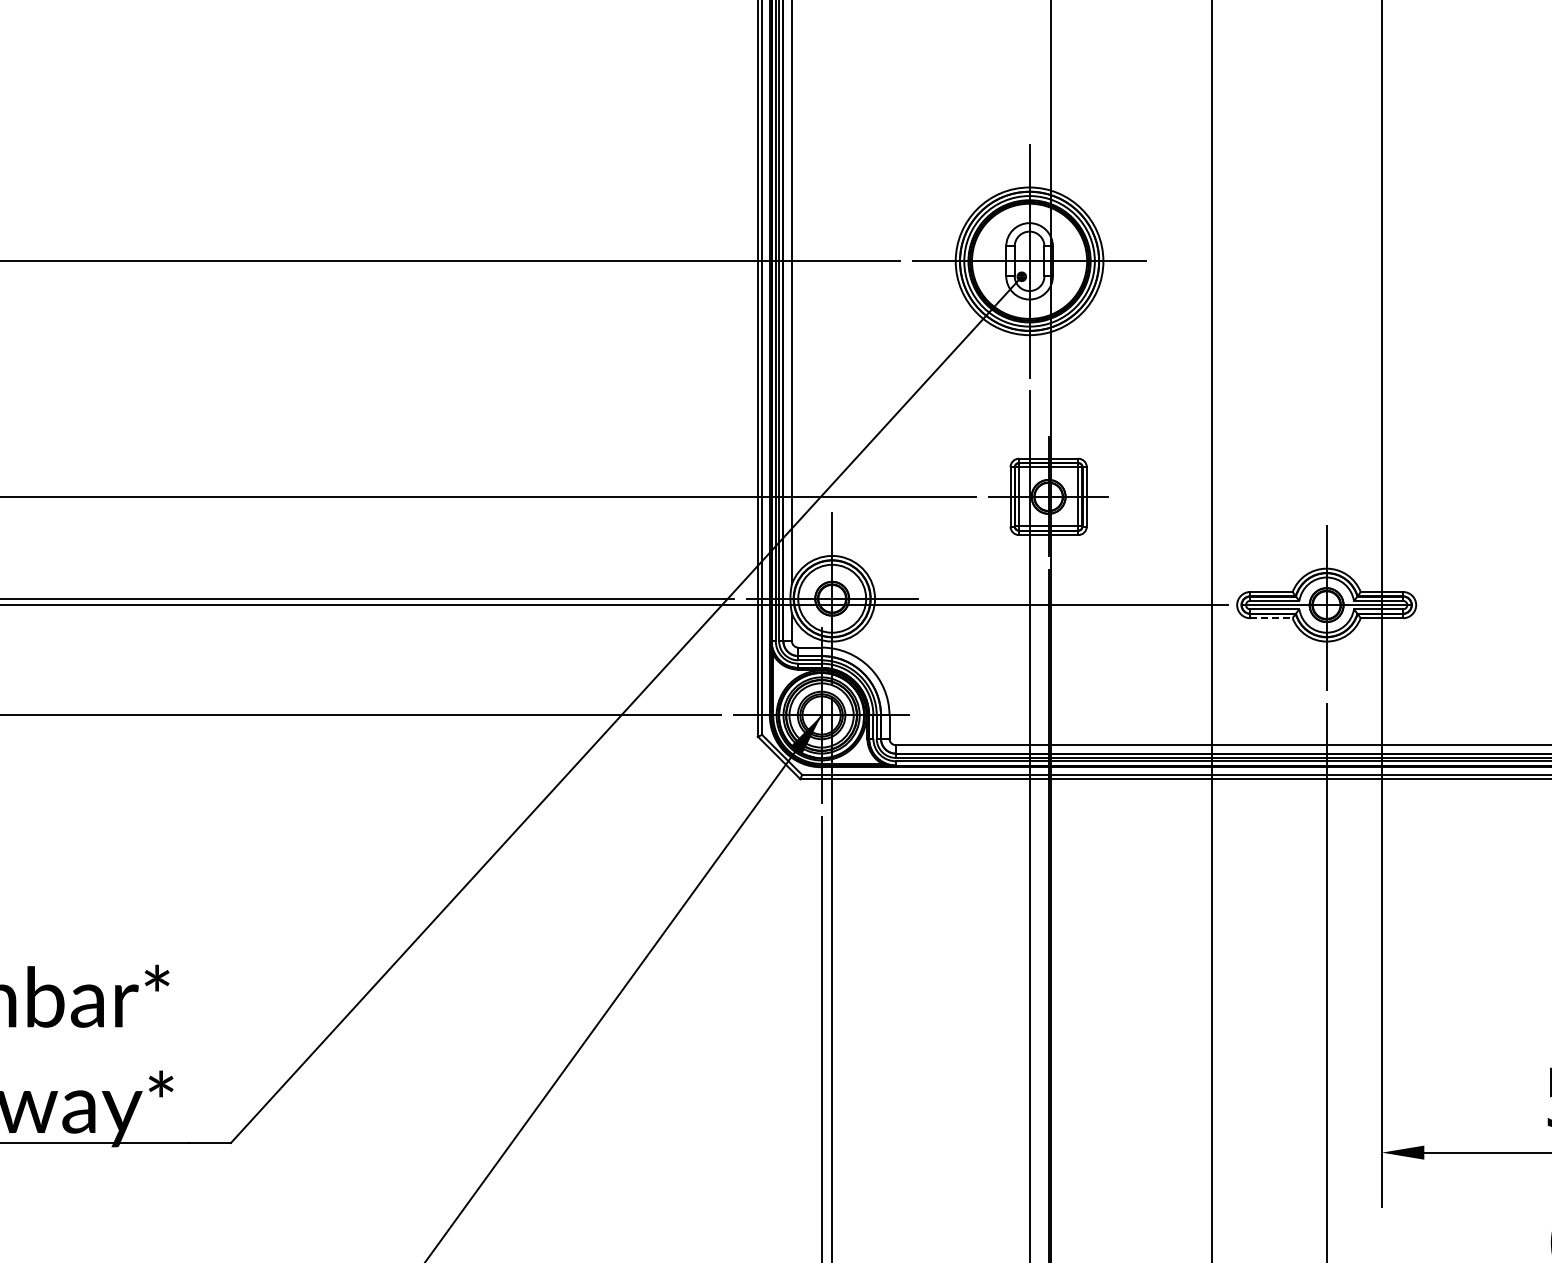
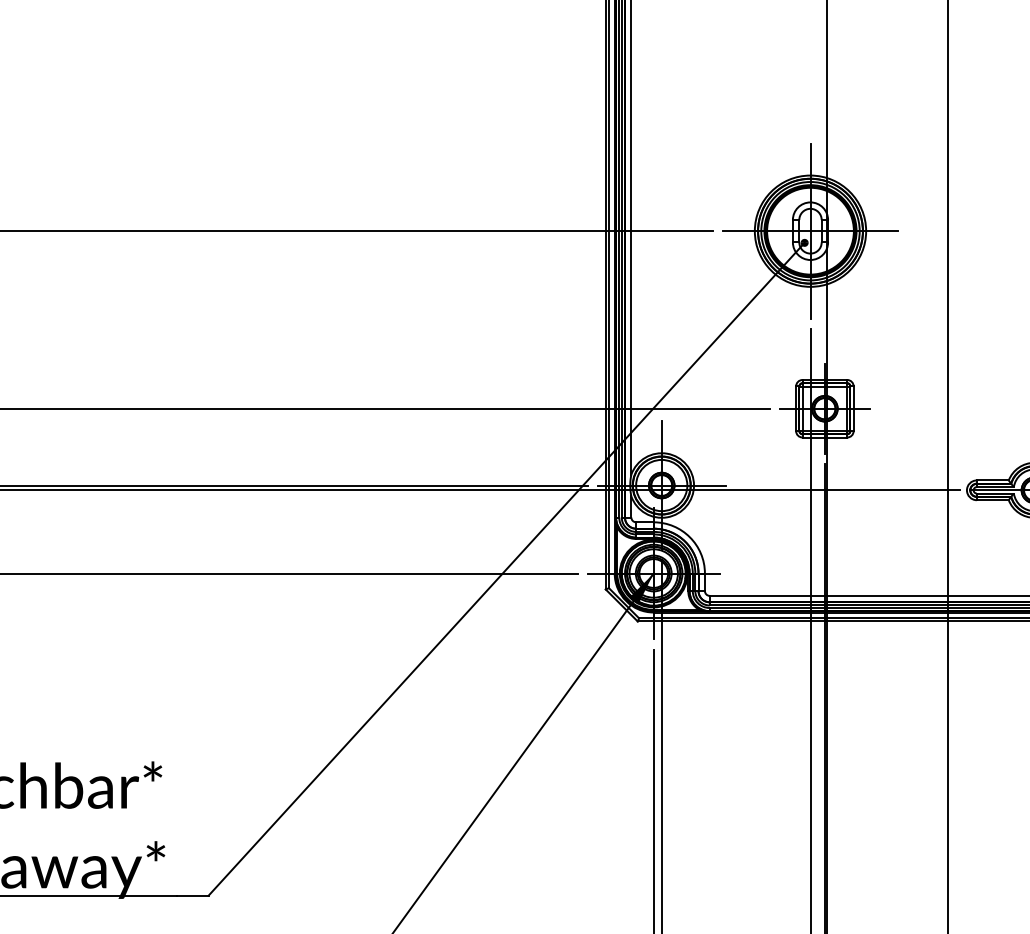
line: (1271, 618) -> (992, 500), dashed -> solid

